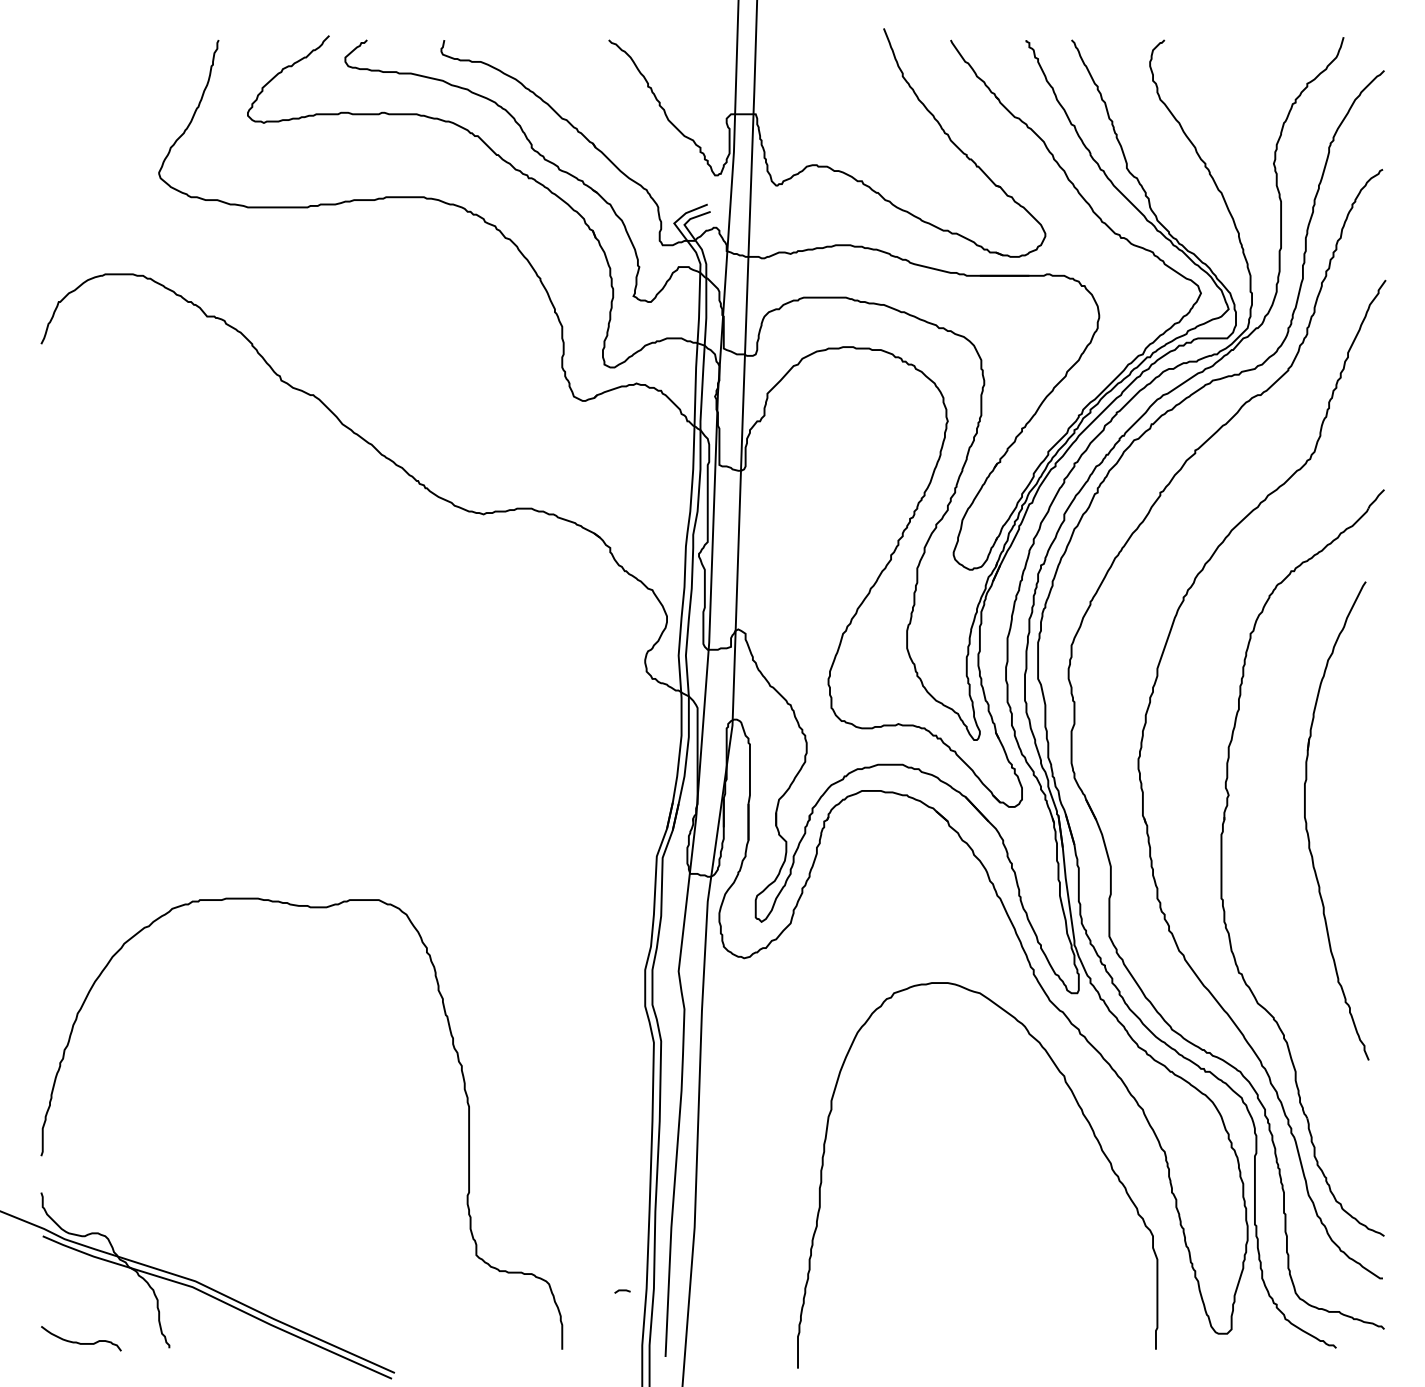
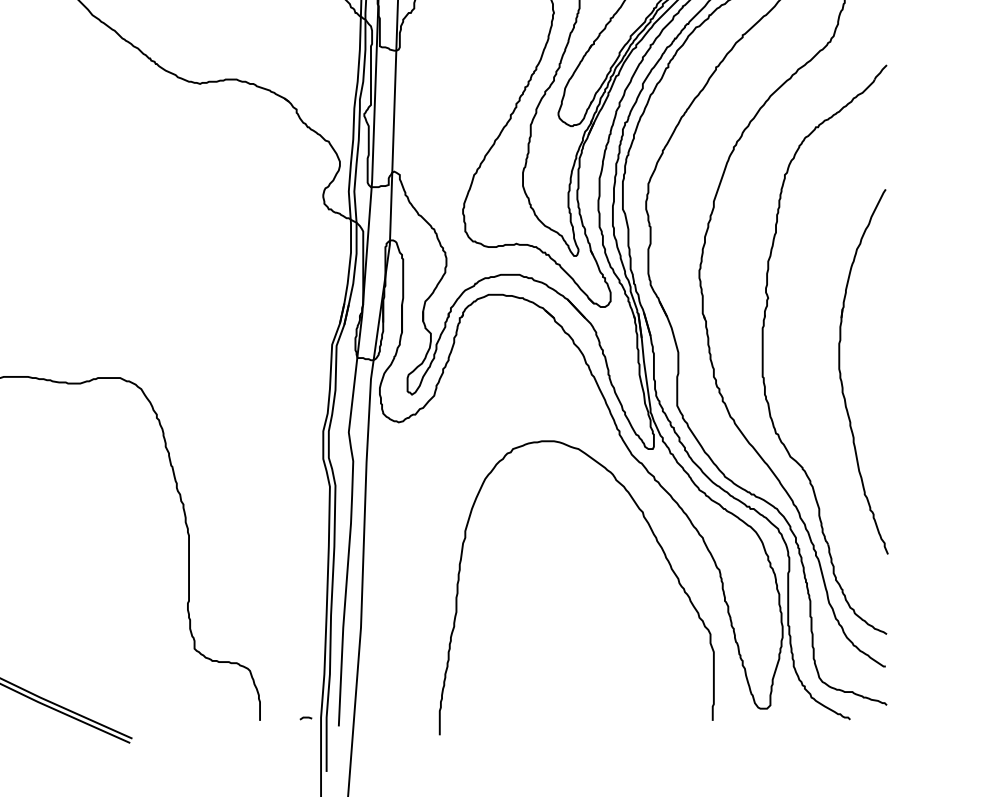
part: (1307, 823) -> (841, 373), moved
line: (622, 1291) -> (305, 718), moved

